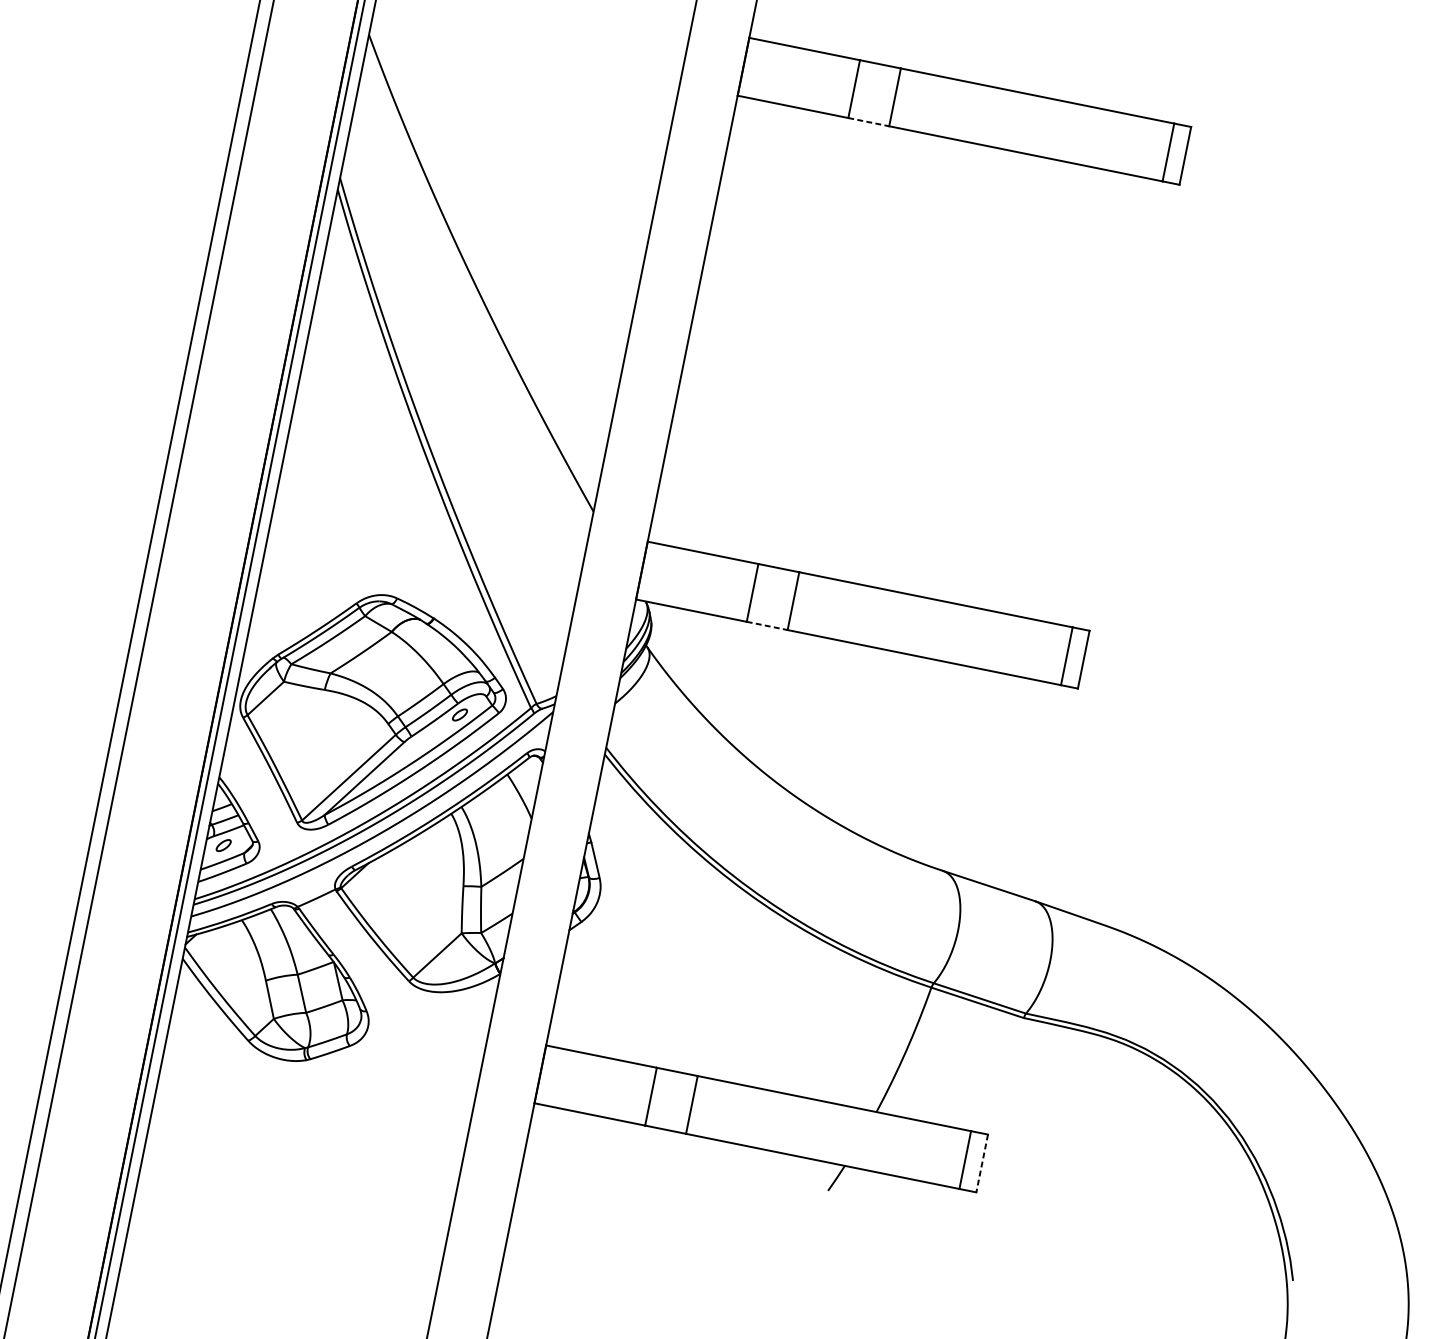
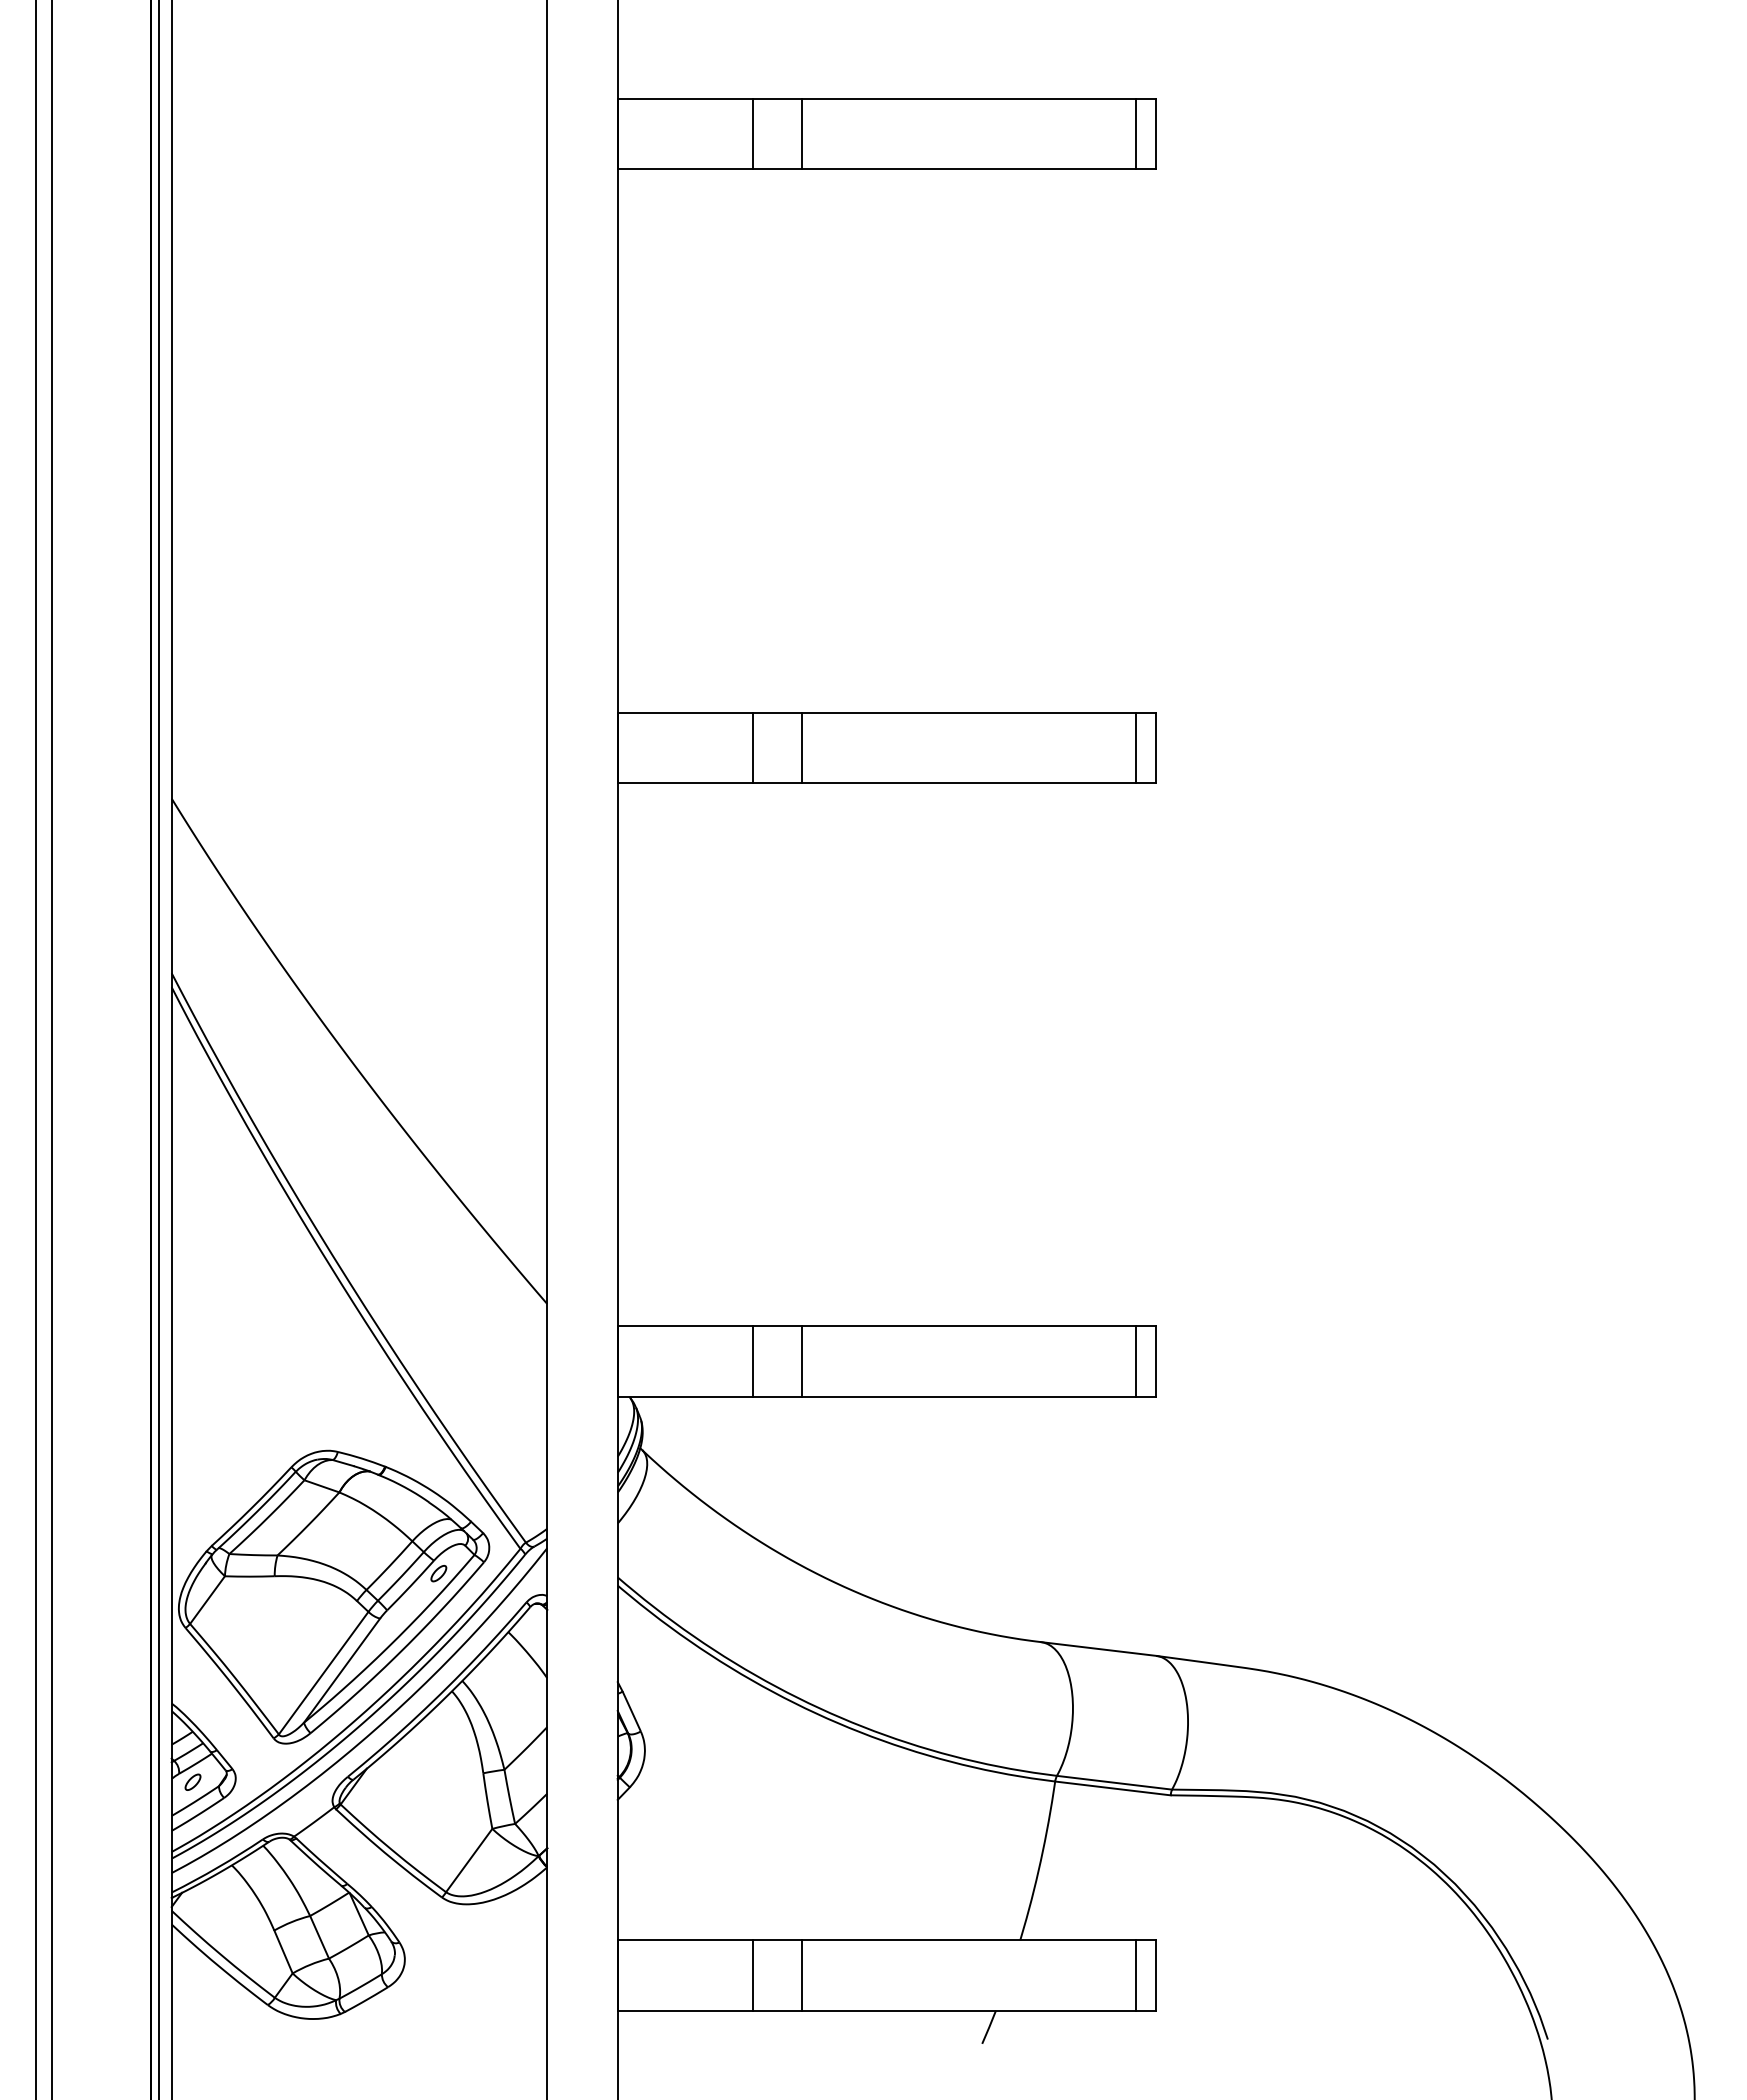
line: (868, 121) -> (777, 782), dashed -> solid
line: (767, 625) -> (777, 1396), dashed -> solid
line: (982, 1163) -> (1156, 1975), dashed -> solid

